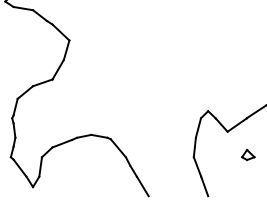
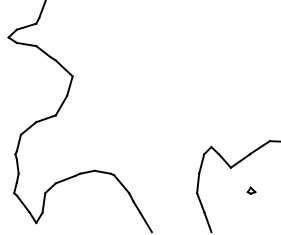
part: (248, 154) -> (251, 190), size x0.6

